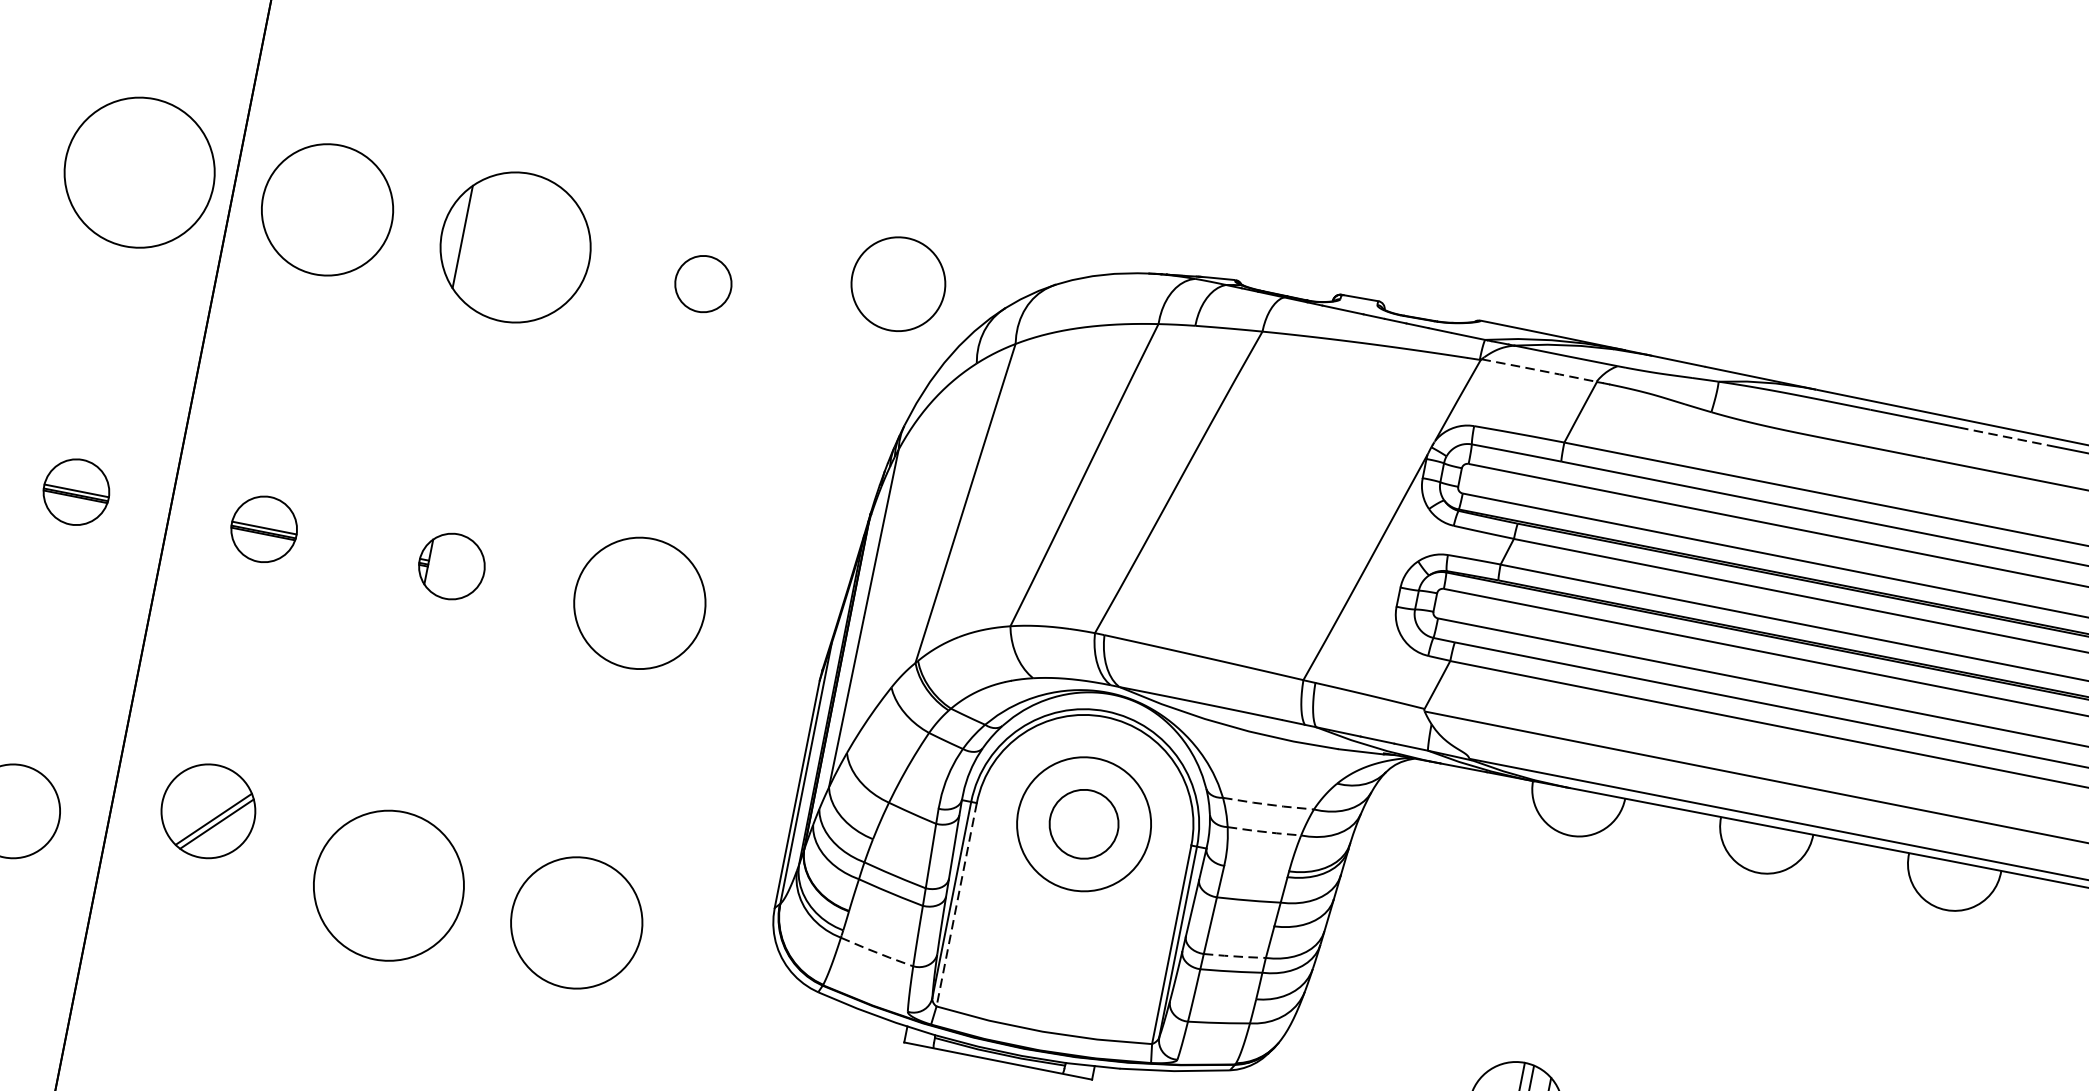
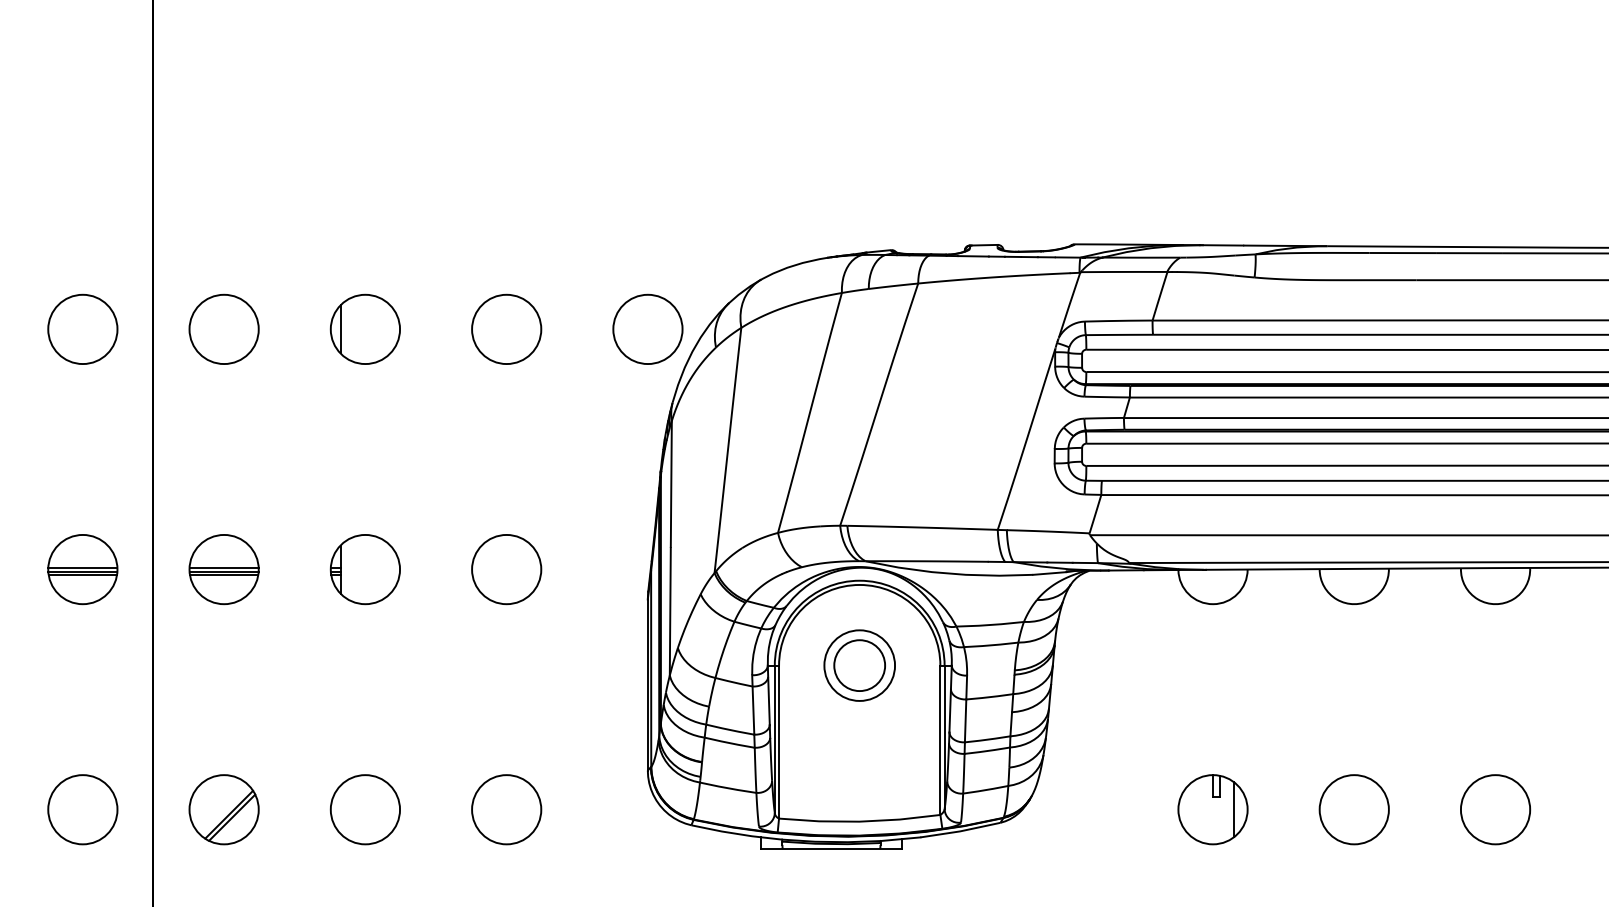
circle: (139, 172) -> (82, 329), size x0.62
circle: (326, 209) -> (223, 329), size x0.71
part: (514, 245) -> (364, 328), size x0.62
circle: (898, 282) -> (647, 328), moved
circle: (703, 283) -> (506, 328), size x1.67
line: (1539, 369) -> (1124, 271), dashed -> solid
line: (2003, 436) -> (1469, 253), dashed -> solid
part: (75, 491) -> (82, 569), size x1.43
part: (263, 528) -> (223, 569), size x1.43
part: (450, 566) -> (364, 569), size x1.43
circle: (639, 603) -> (506, 569), size x0.71
line: (1268, 804) -> (990, 624), dashed -> solid
part: (207, 810) -> (223, 809), moved
circle: (1083, 824) -> (859, 665), size x0.71
line: (1264, 832) -> (991, 645), dashed -> solid
circle: (389, 885) -> (365, 809), size x0.62
line: (957, 905) -> (779, 742), dashed -> solid
circle: (576, 922) -> (506, 809), size x0.71
line: (877, 953) -> (728, 788), dashed -> solid
line: (1234, 956) -> (987, 739), dashed -> solid

